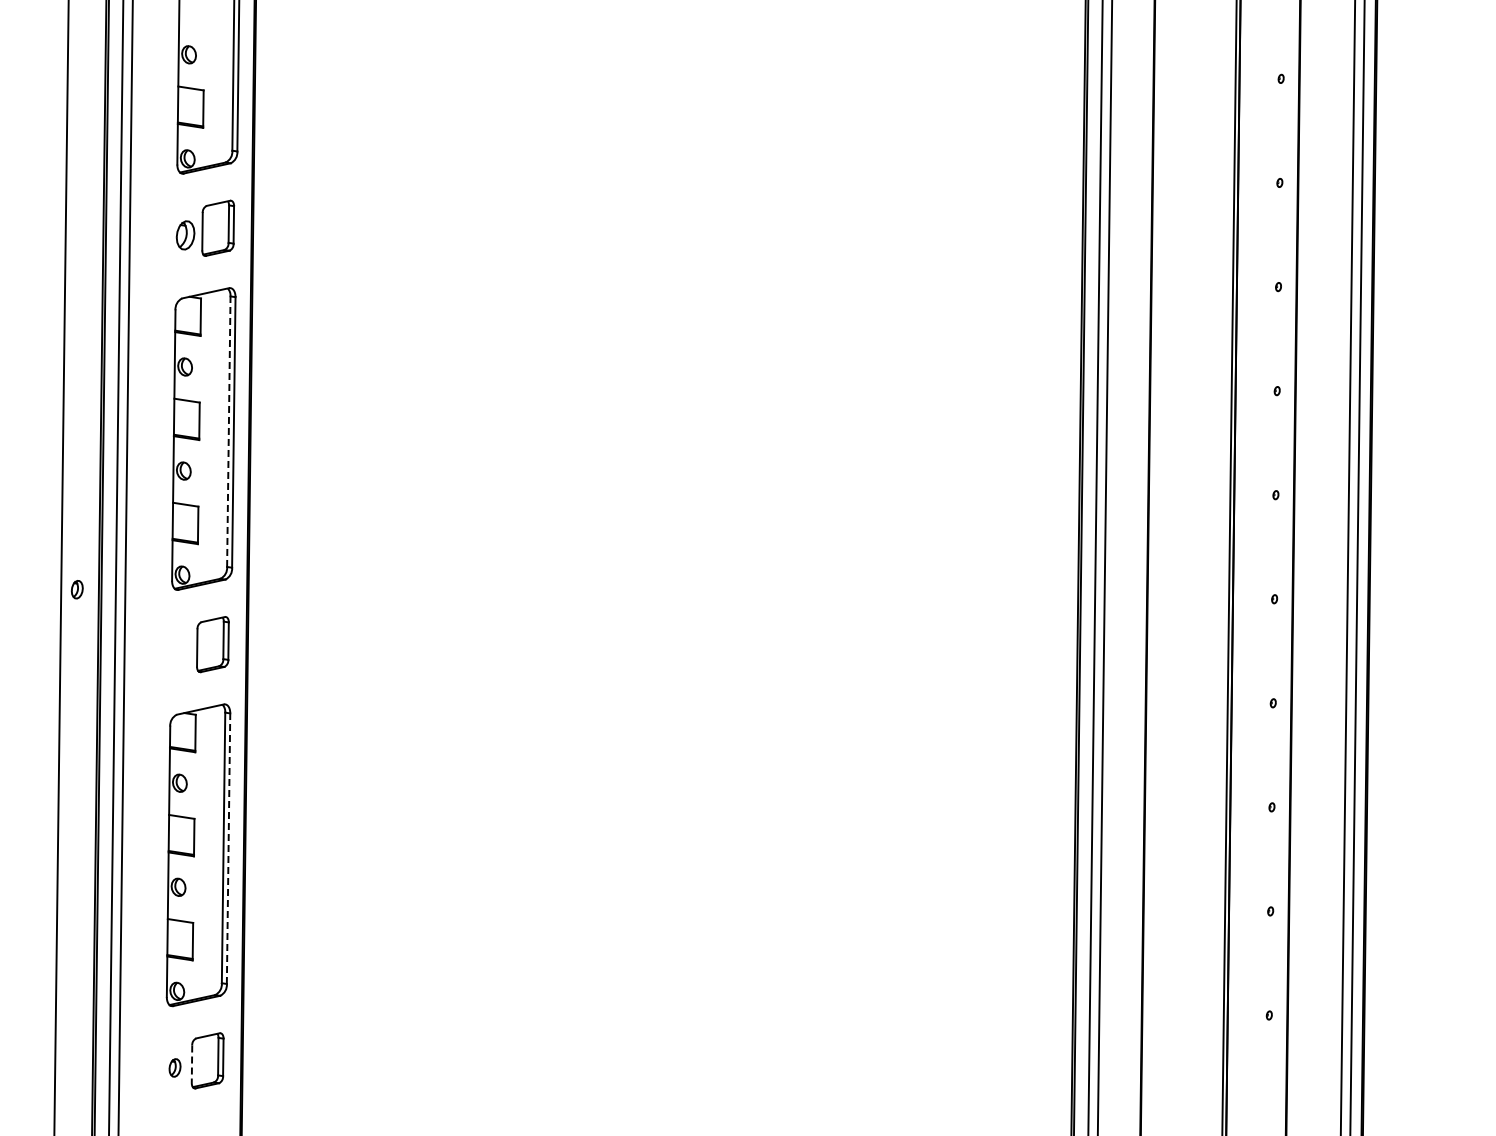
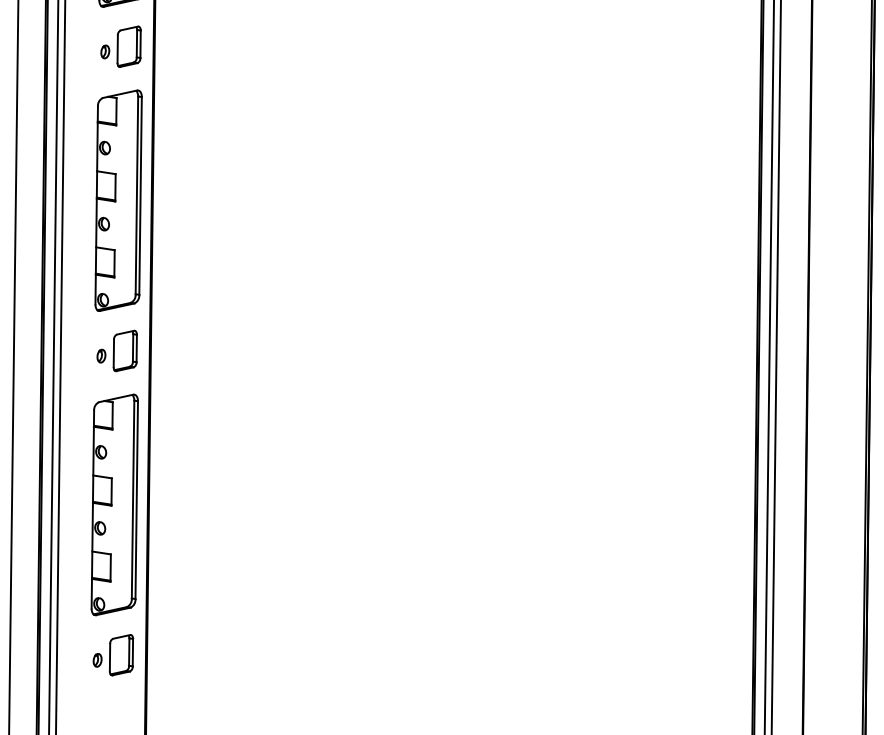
part: (185, 235) -> (105, 52), size x0.62
line: (228, 431) -> (136, 195), dashed -> solid
part: (76, 589) -> (100, 356), moved
line: (228, 848) -> (136, 499), dashed -> solid
line: (192, 1064) -> (110, 657), dashed -> solid

